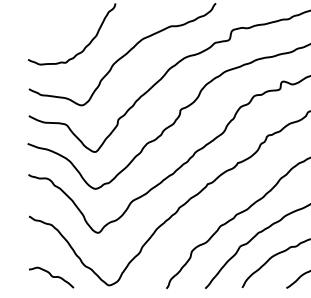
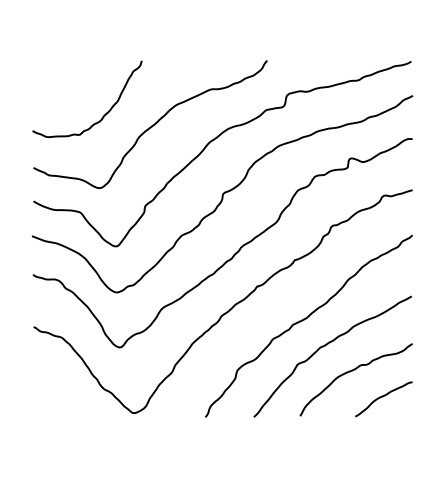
curve: (51, 276) -> (61, 402), removed

